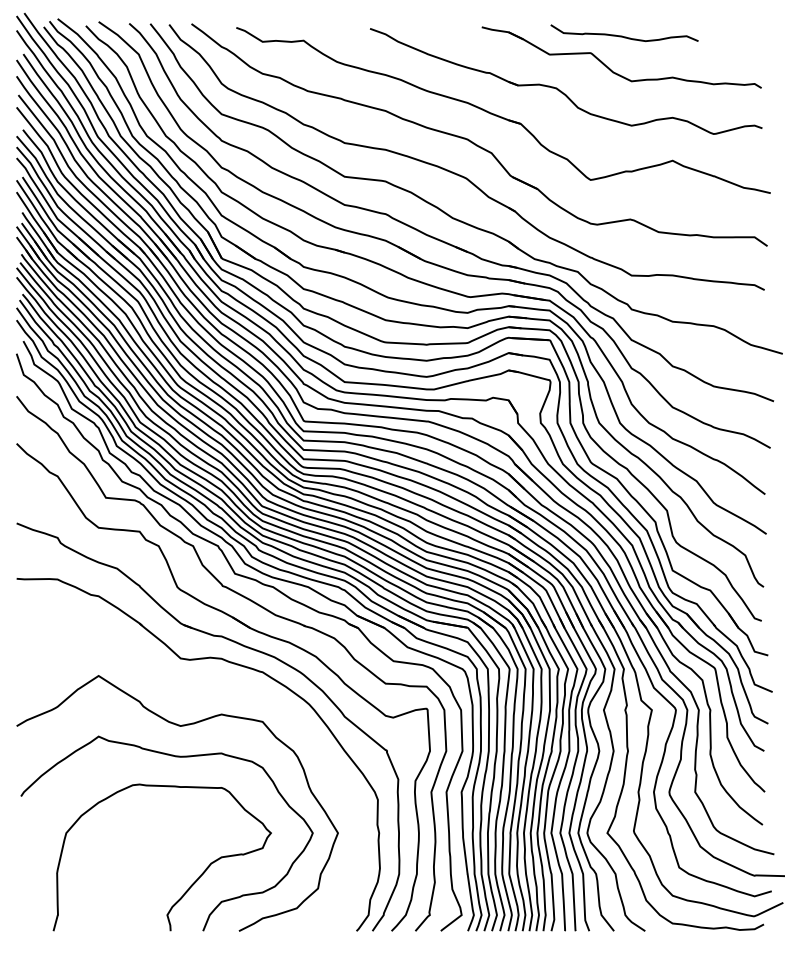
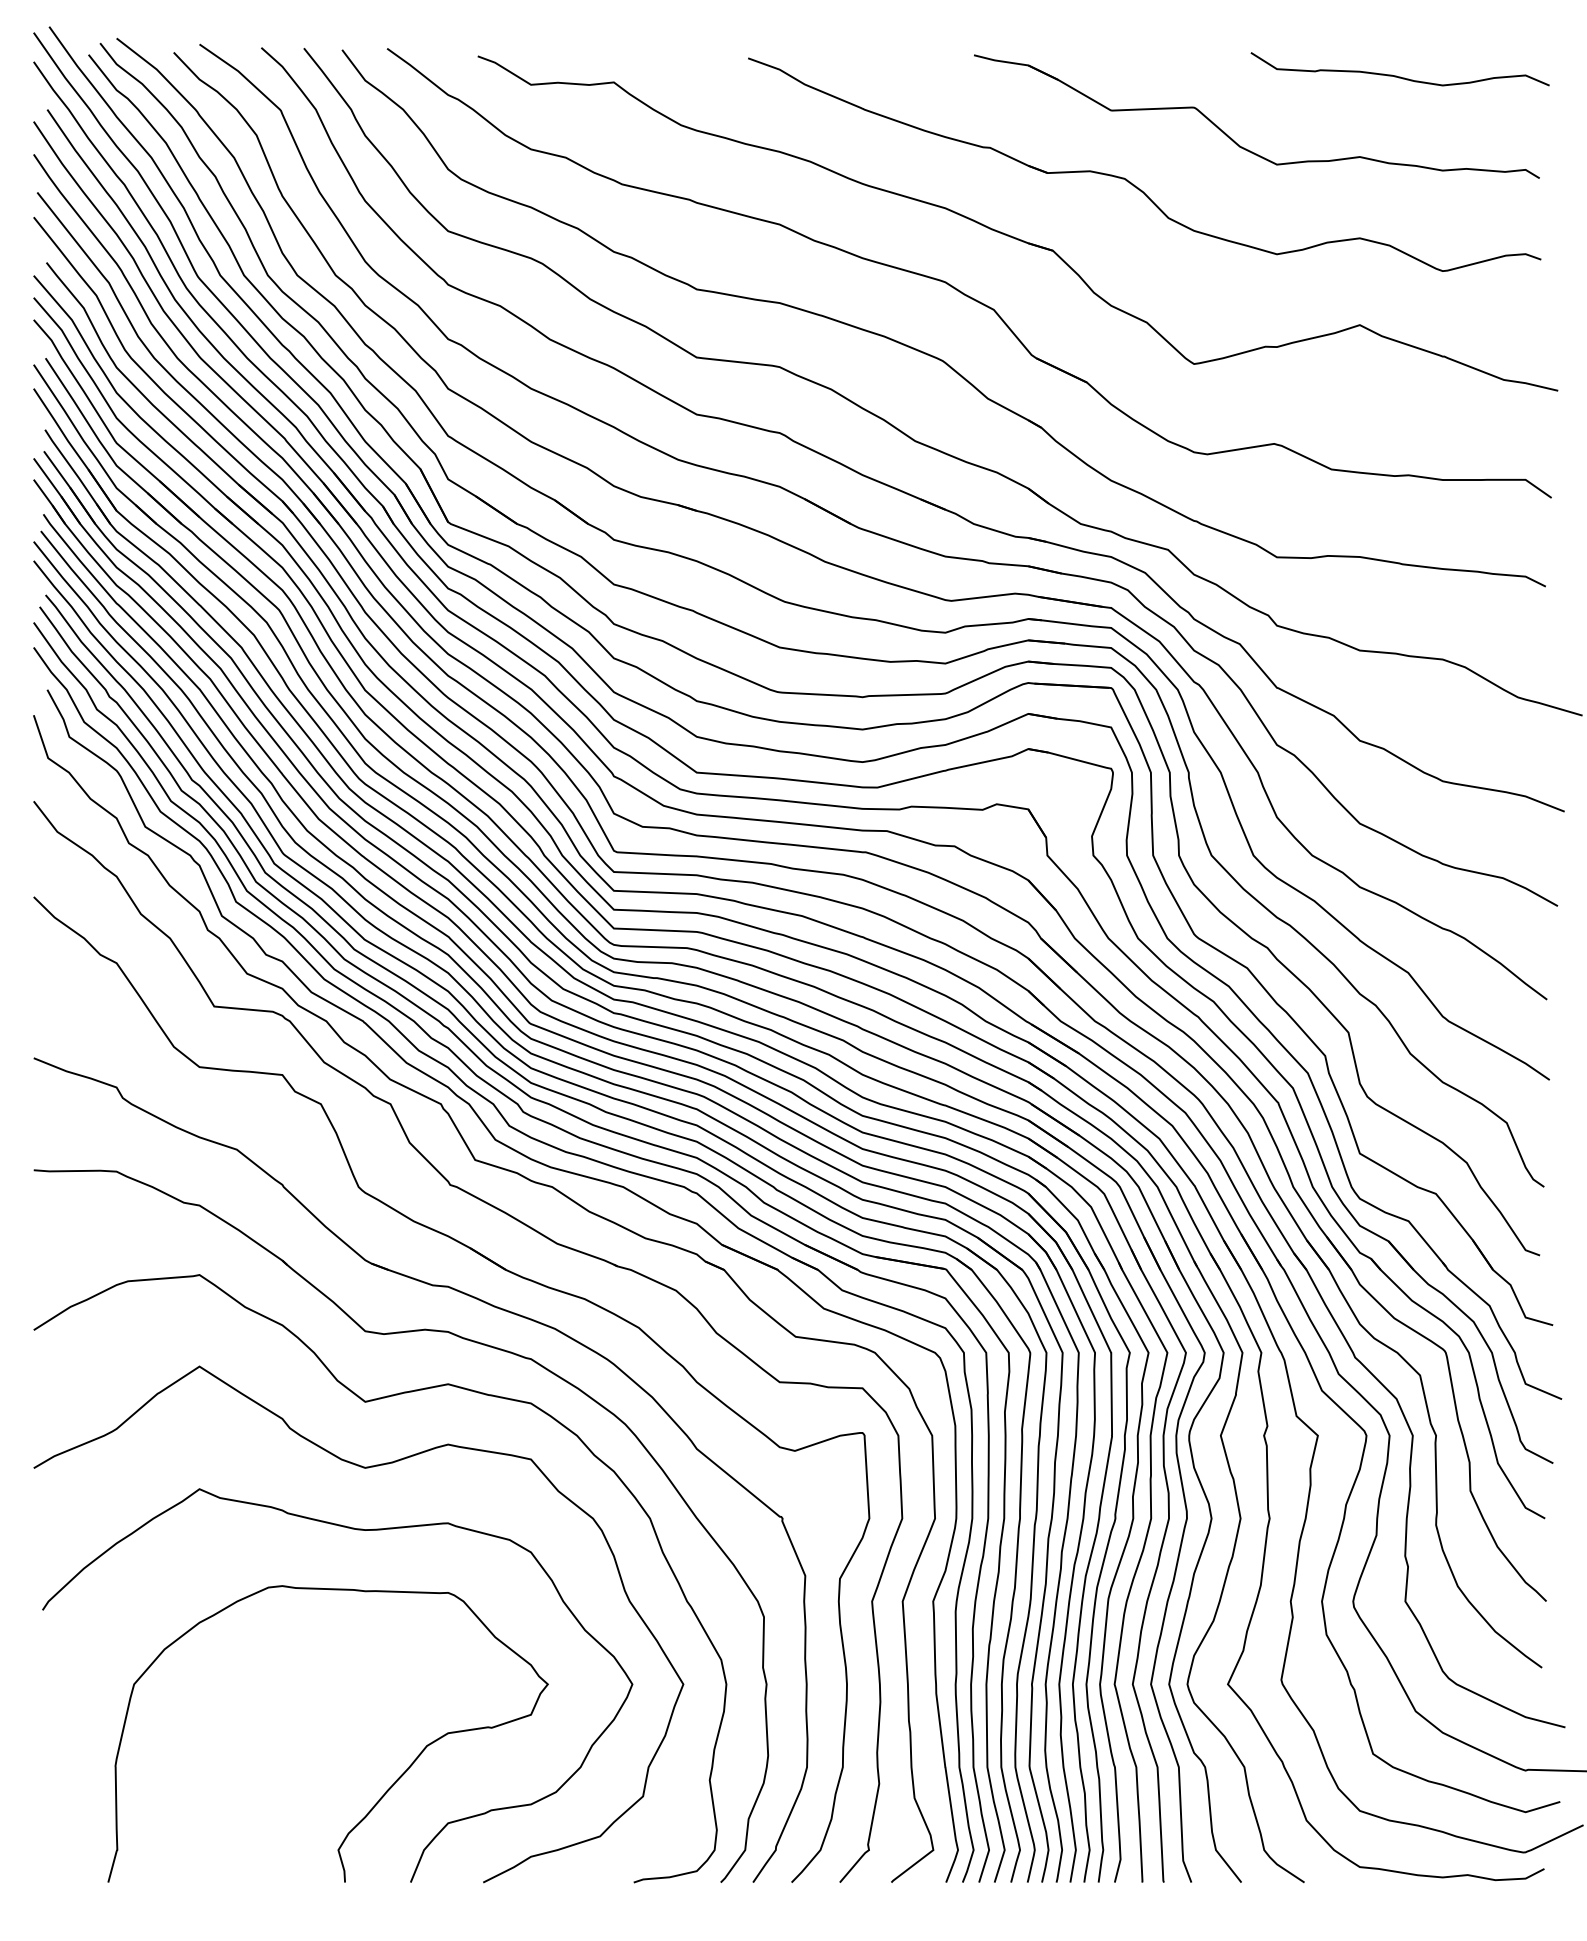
curve: (622, 35) -> (1395, 73), moved
curve: (181, 694) -> (366, 1404), added

